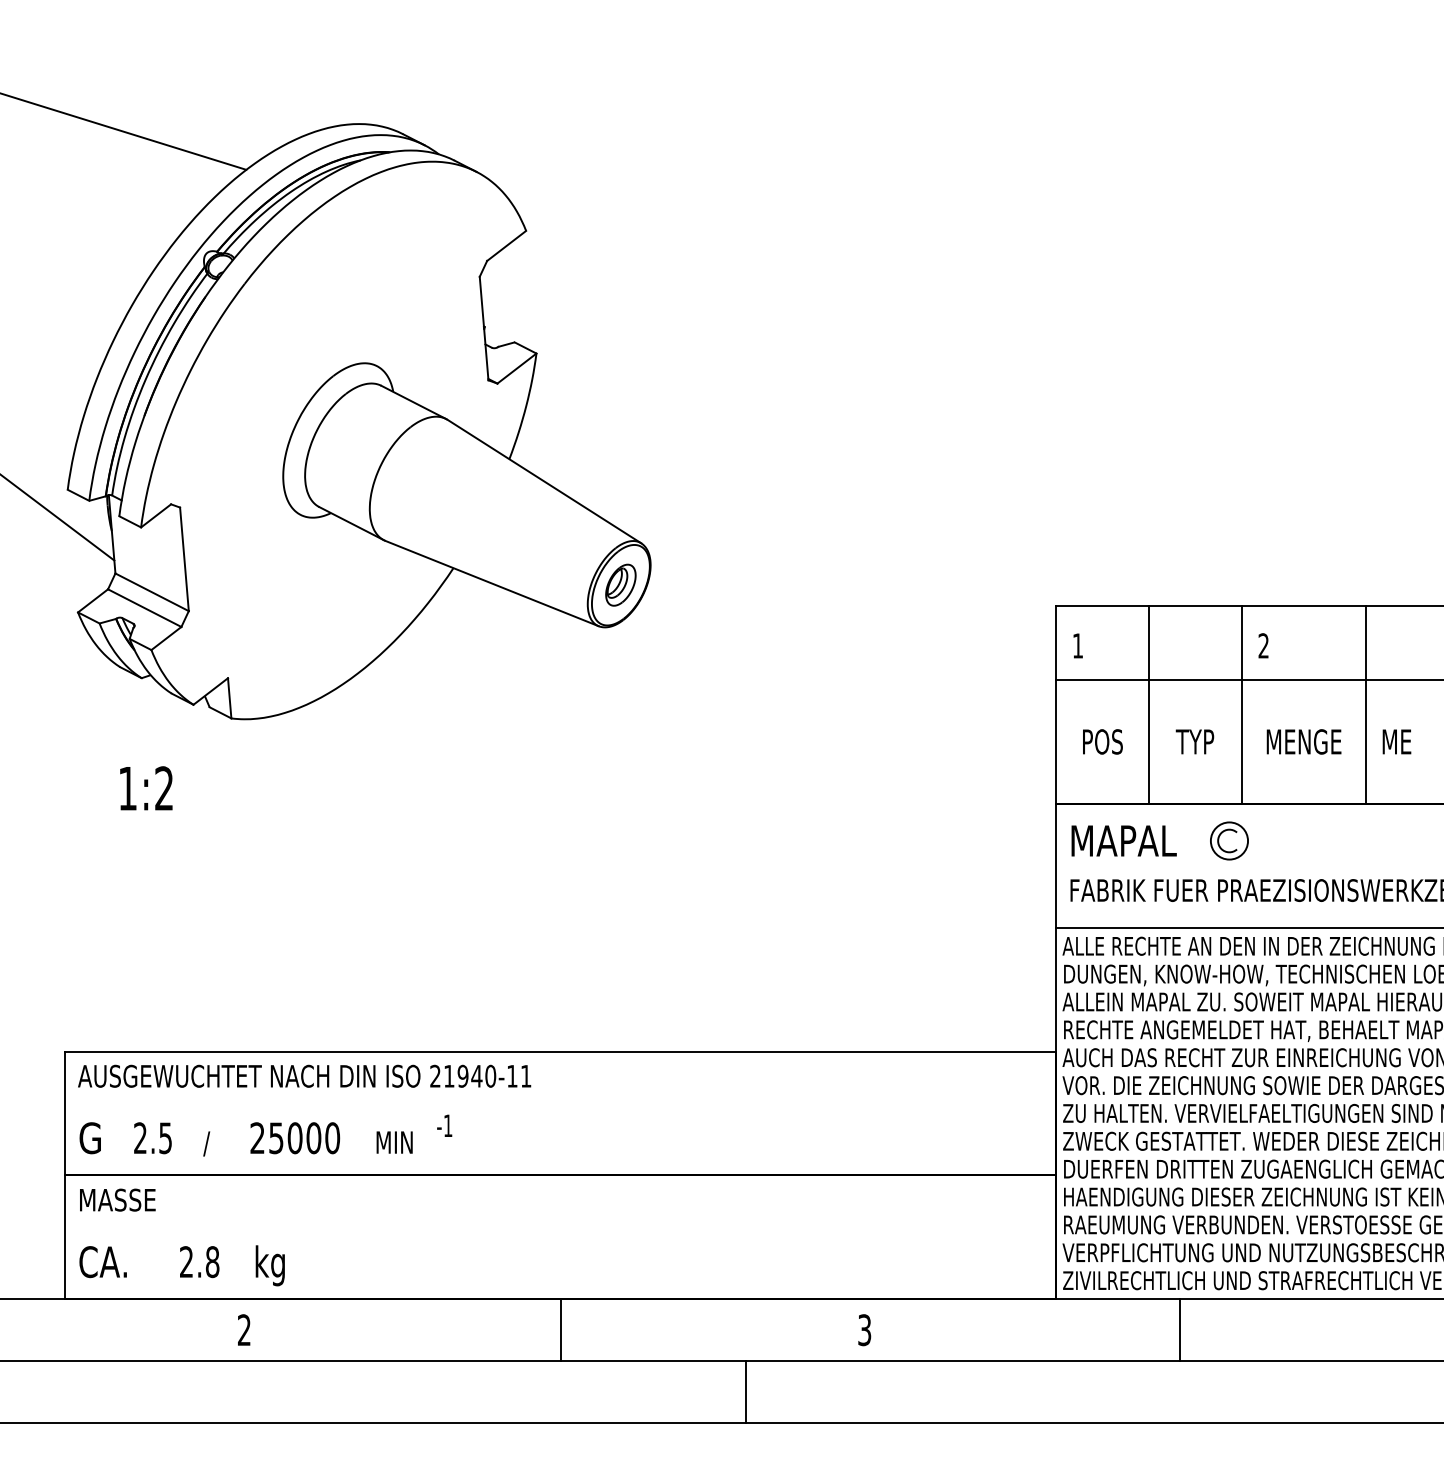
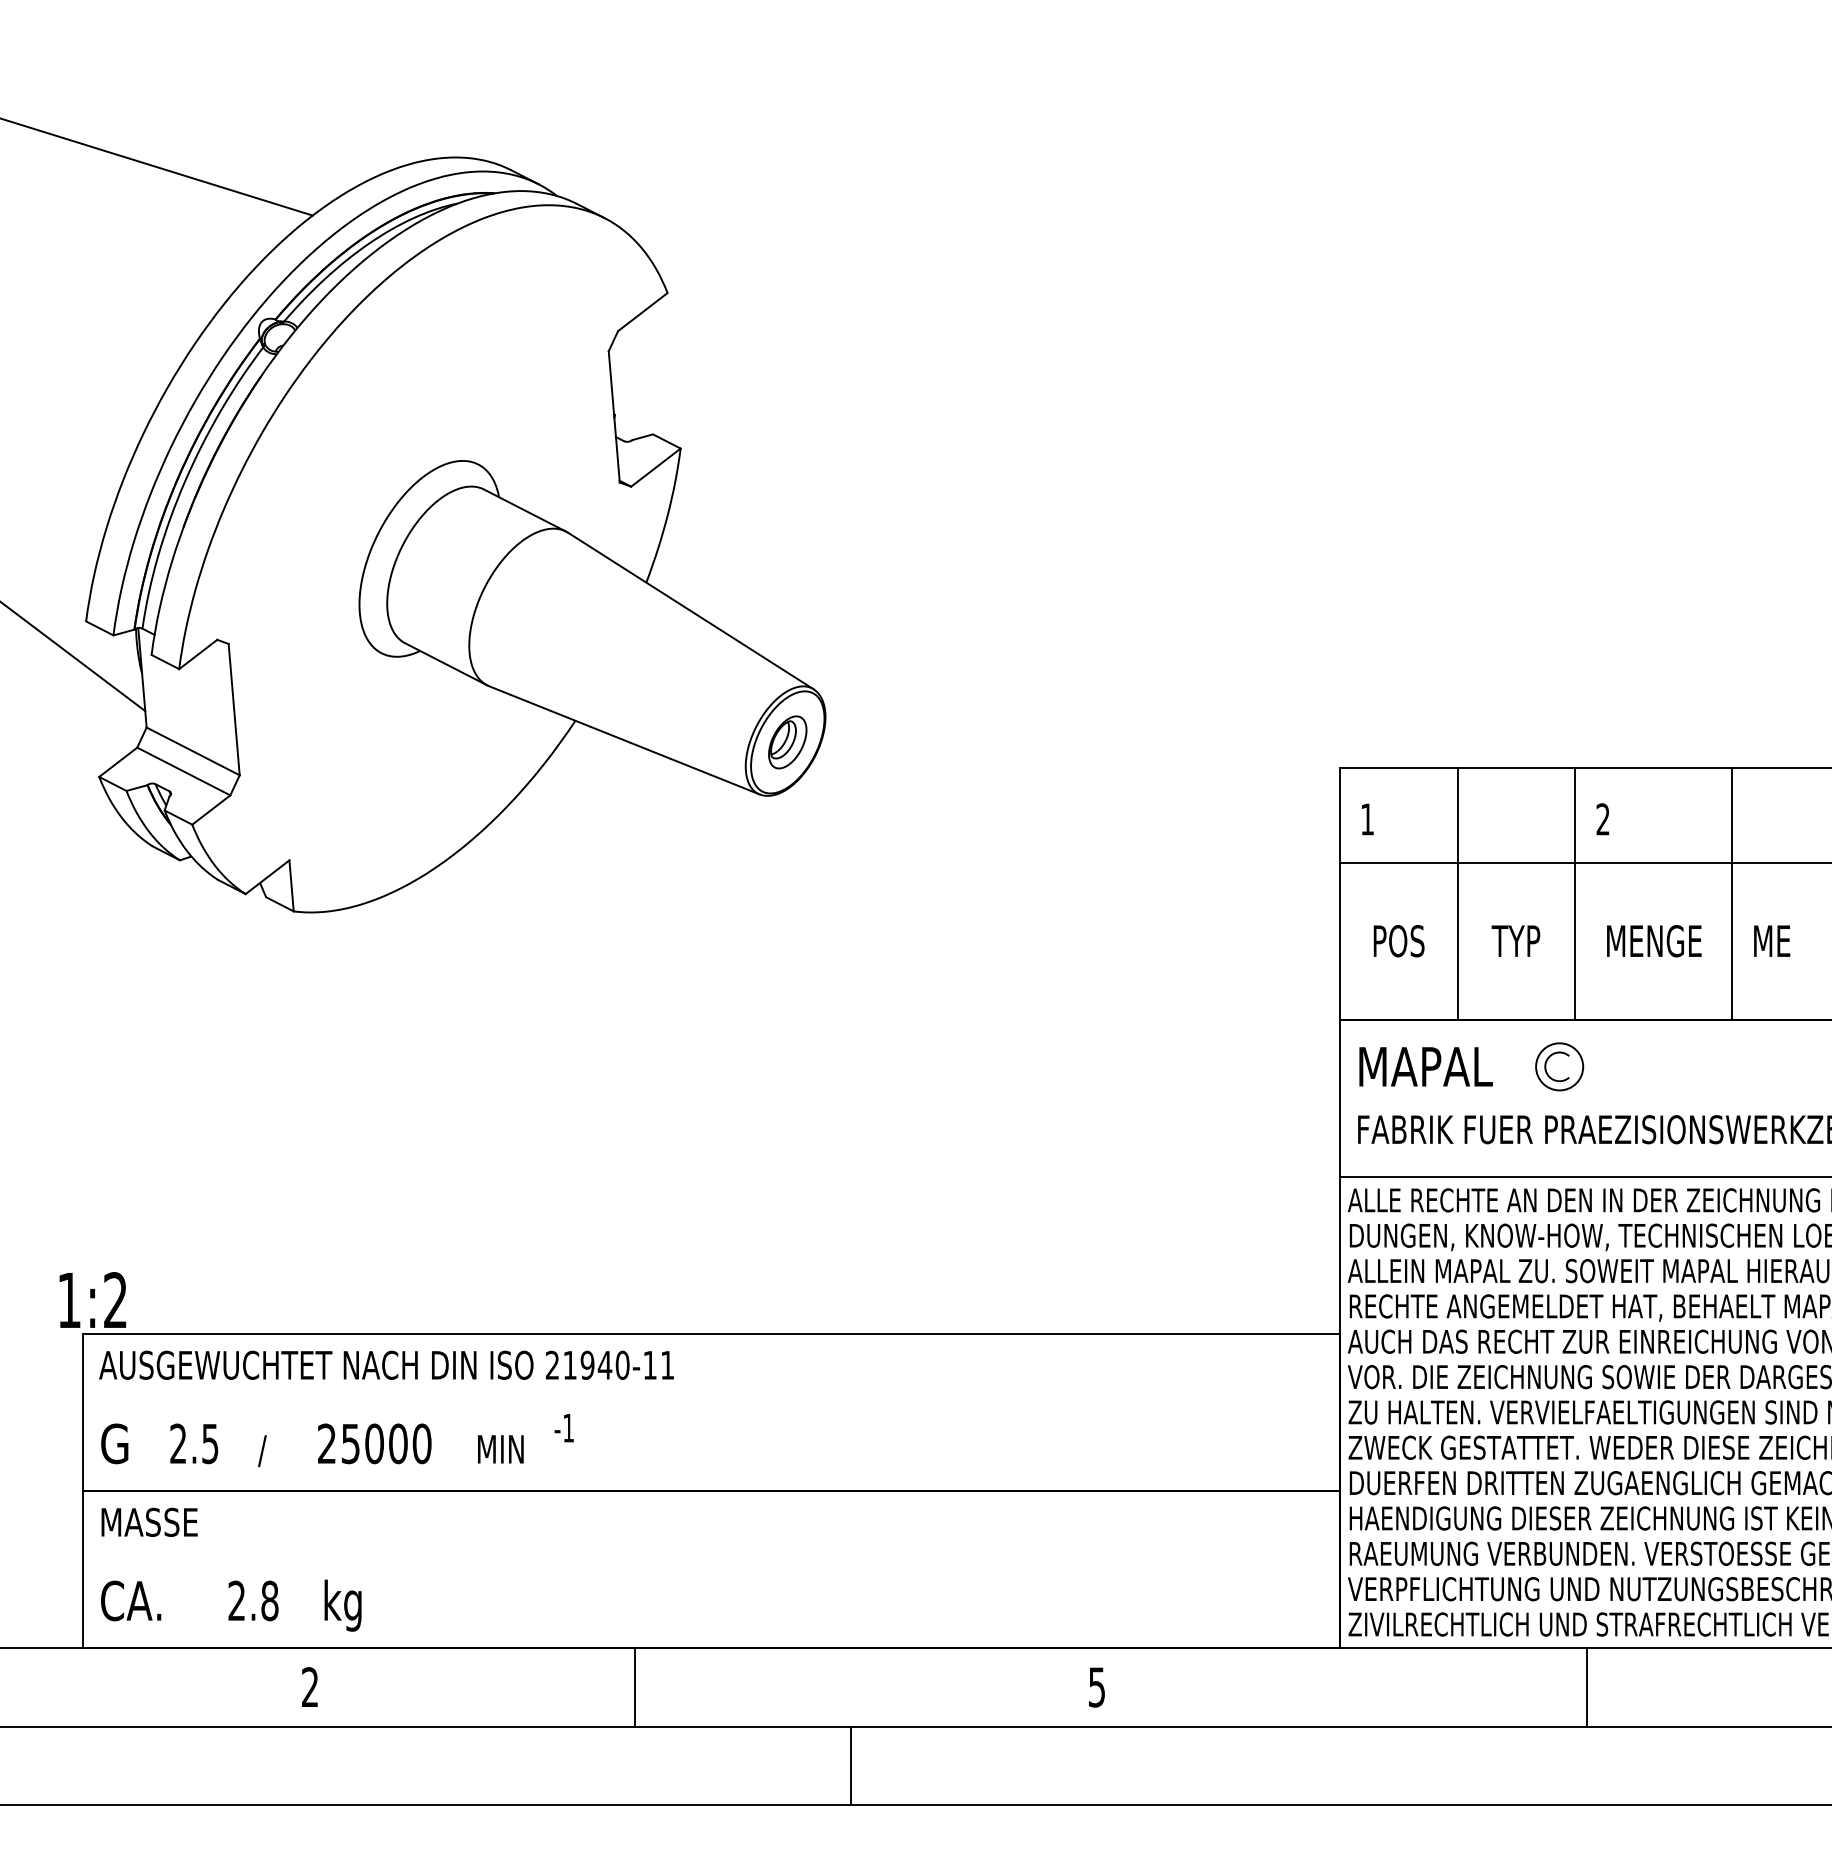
text: (146, 787) -> (92, 1299), moved
line: (560, 1330) -> (635, 1687), moved
text: (865, 1330) -> (1097, 1687), 3 -> 5
line: (1179, 1330) -> (1586, 1687), moved
line: (746, 1391) -> (851, 1765), moved

